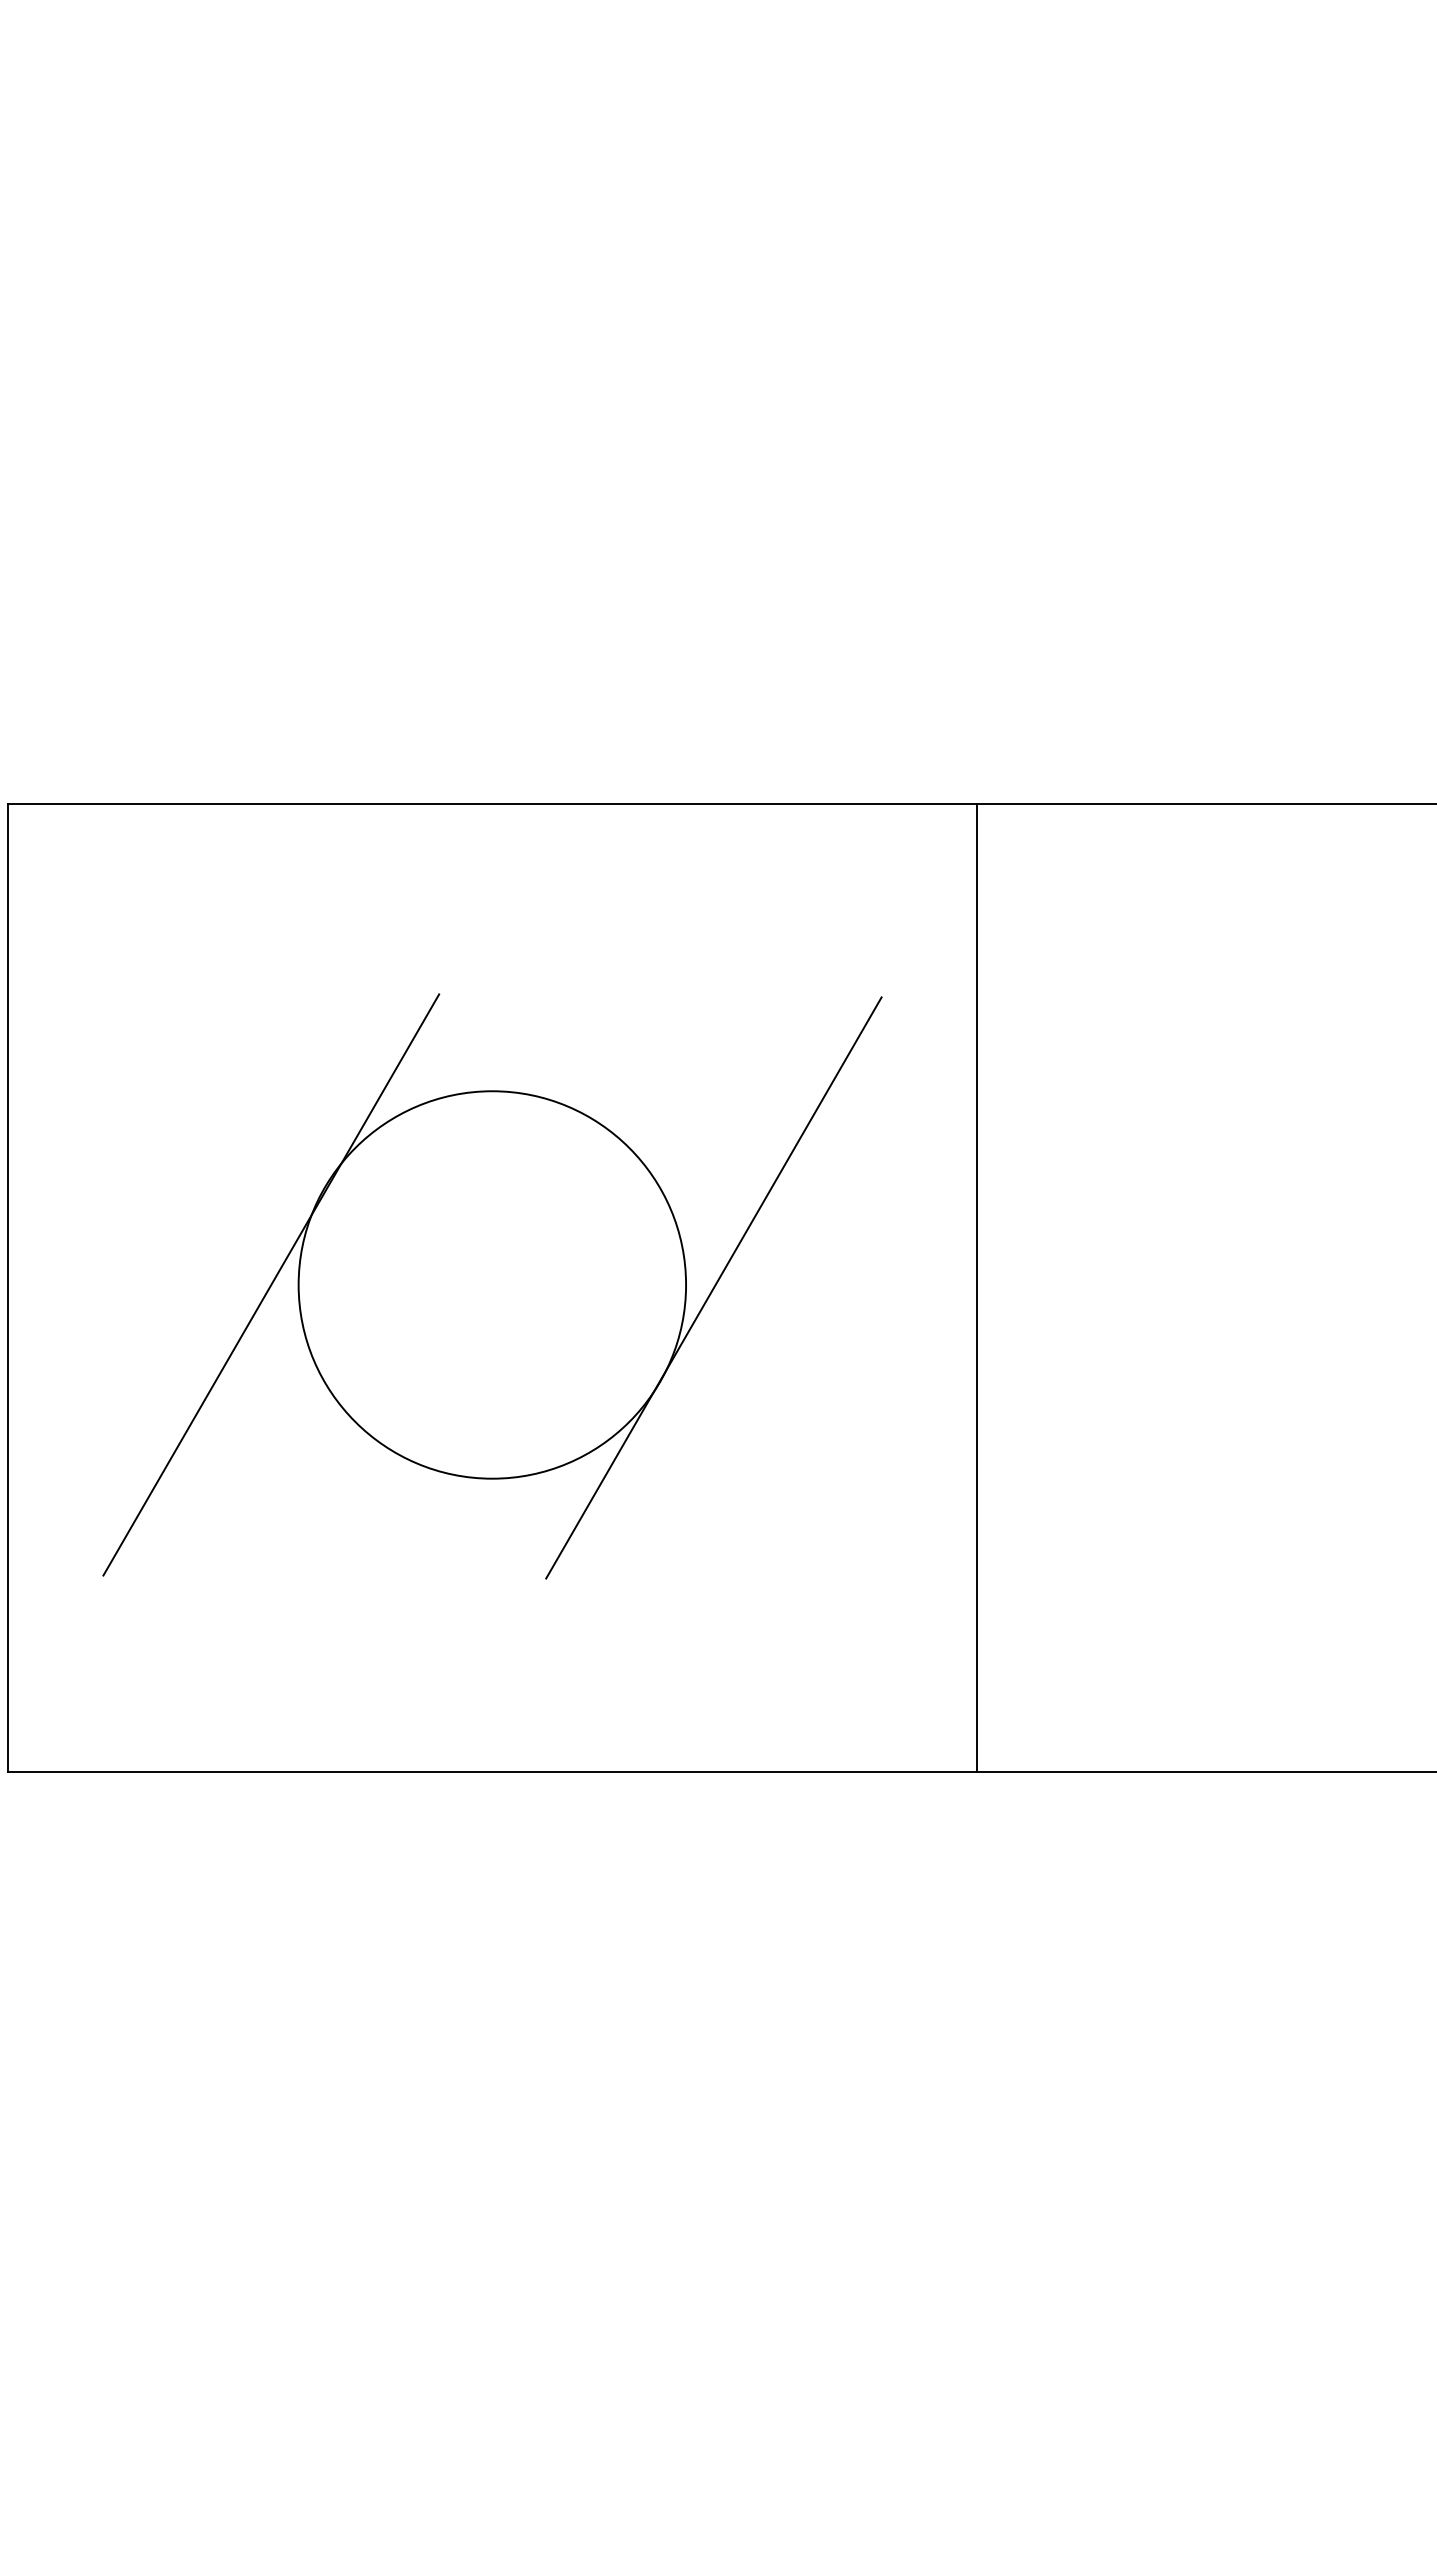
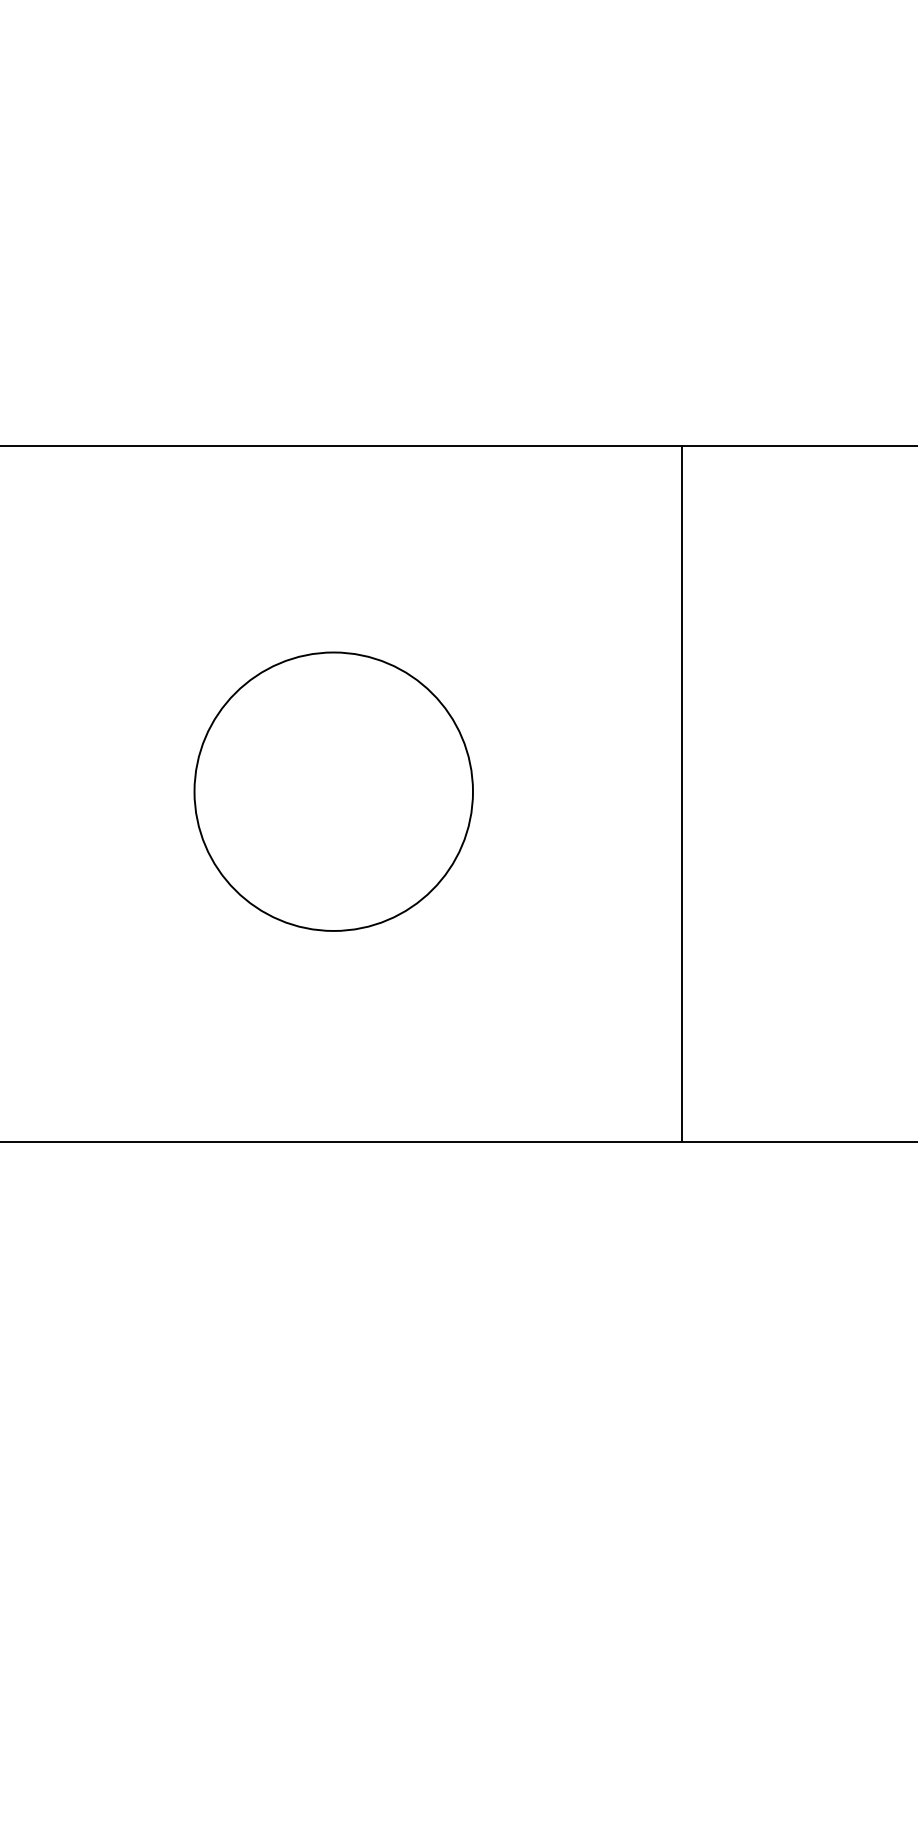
line: (271, 1284) -> (175, 791), removed
line: (713, 1287) -> (492, 793), removed

